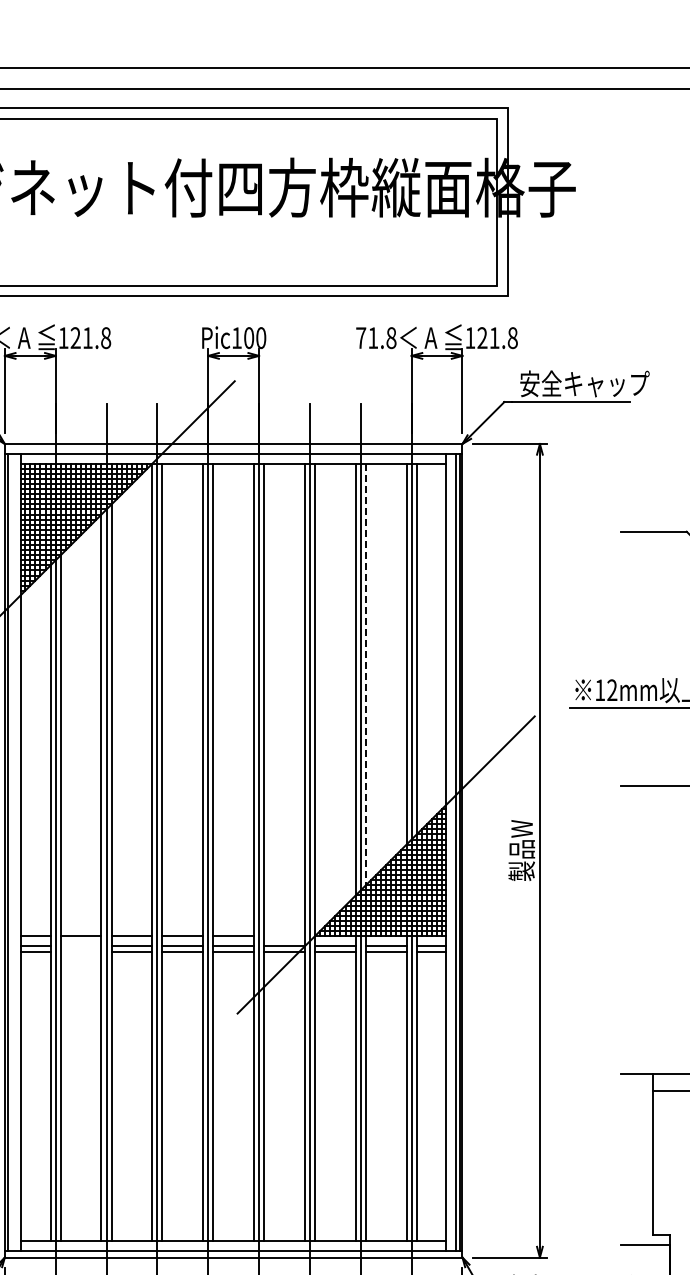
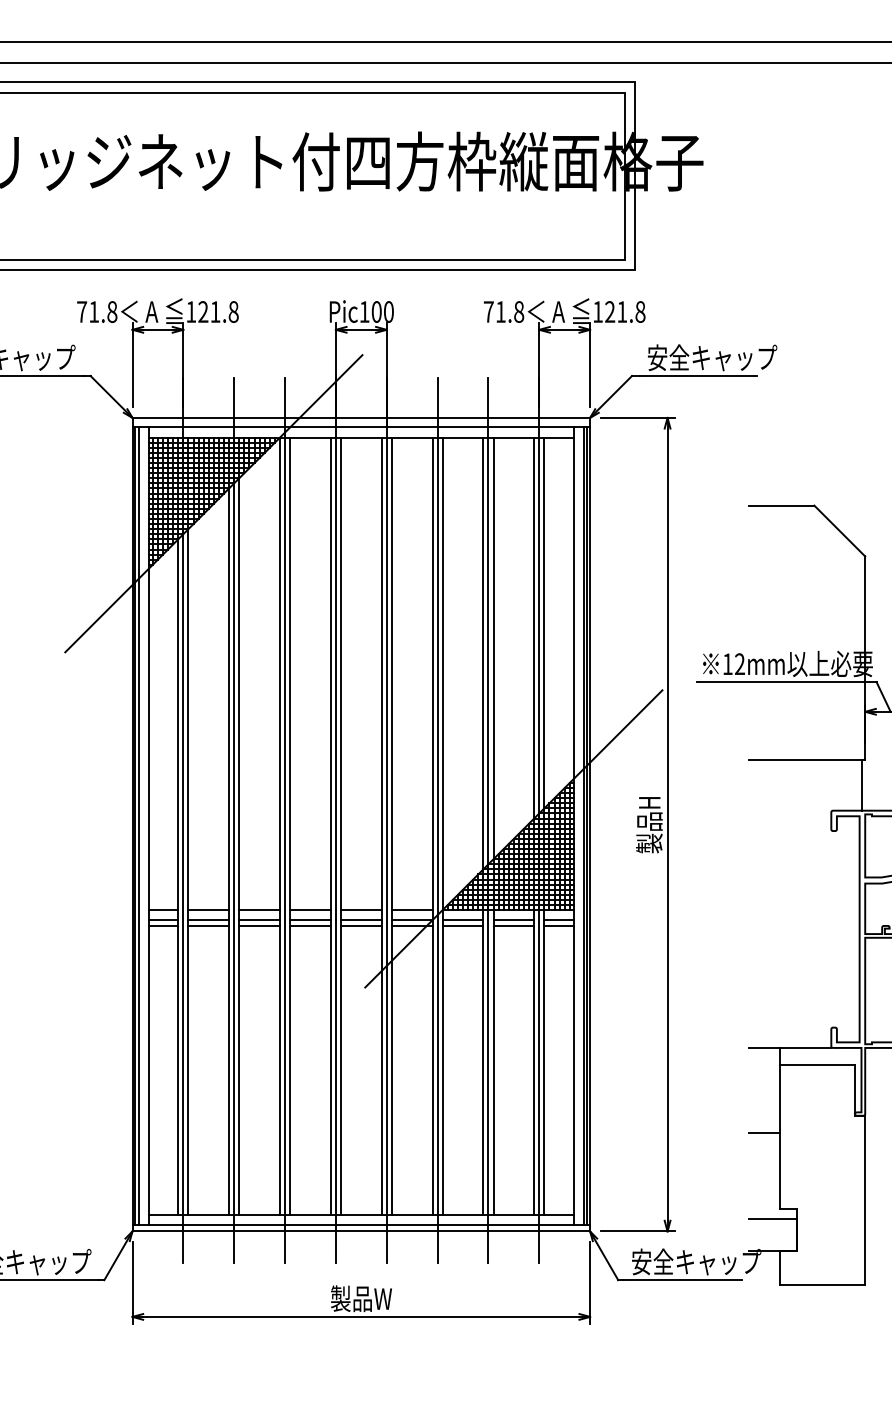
line: (365, 674) -> (493, 648), dashed -> solid
text: (521, 850) -> (649, 824), 製品W -> 製品H
line: (10, 852) -> (138, 826), added
line: (283, 936) -> (411, 910), added
line: (80, 946) -> (208, 920), added
line: (80, 952) -> (208, 926), added
line: (636, 1158) -> (764, 1132), added

